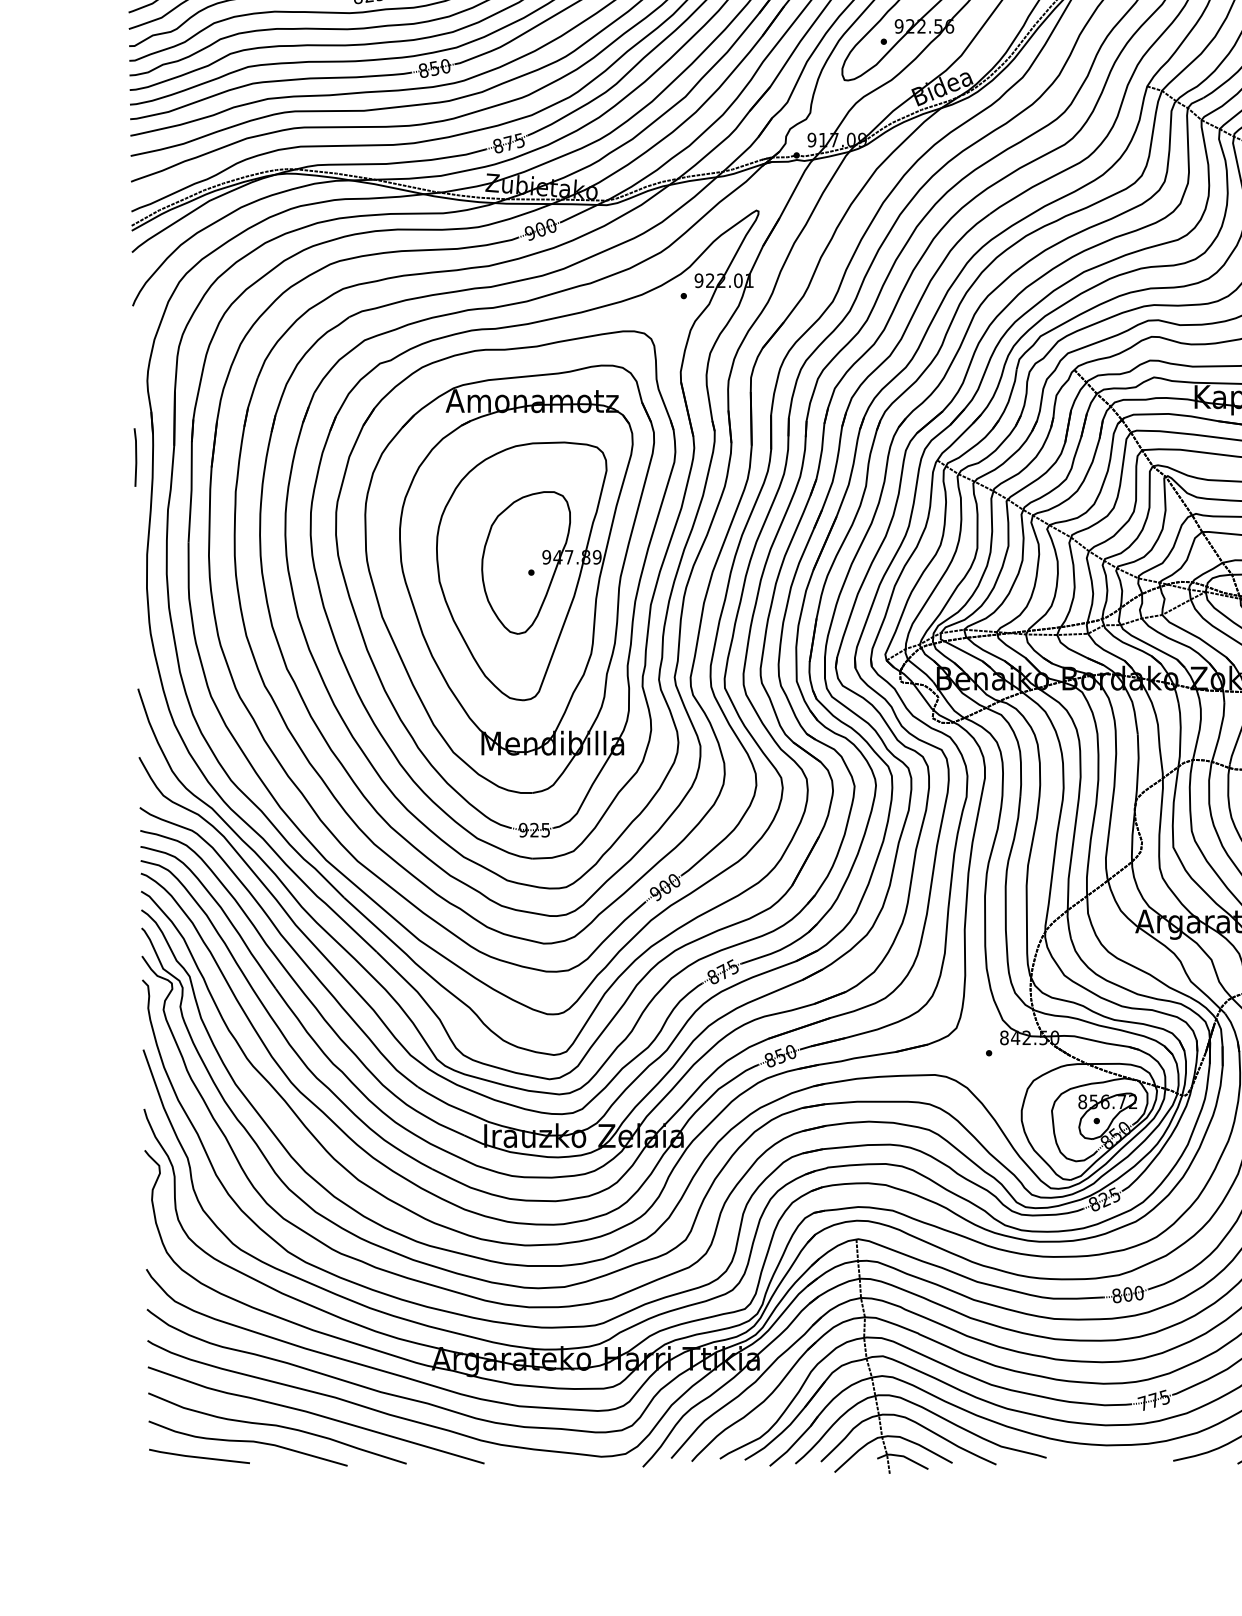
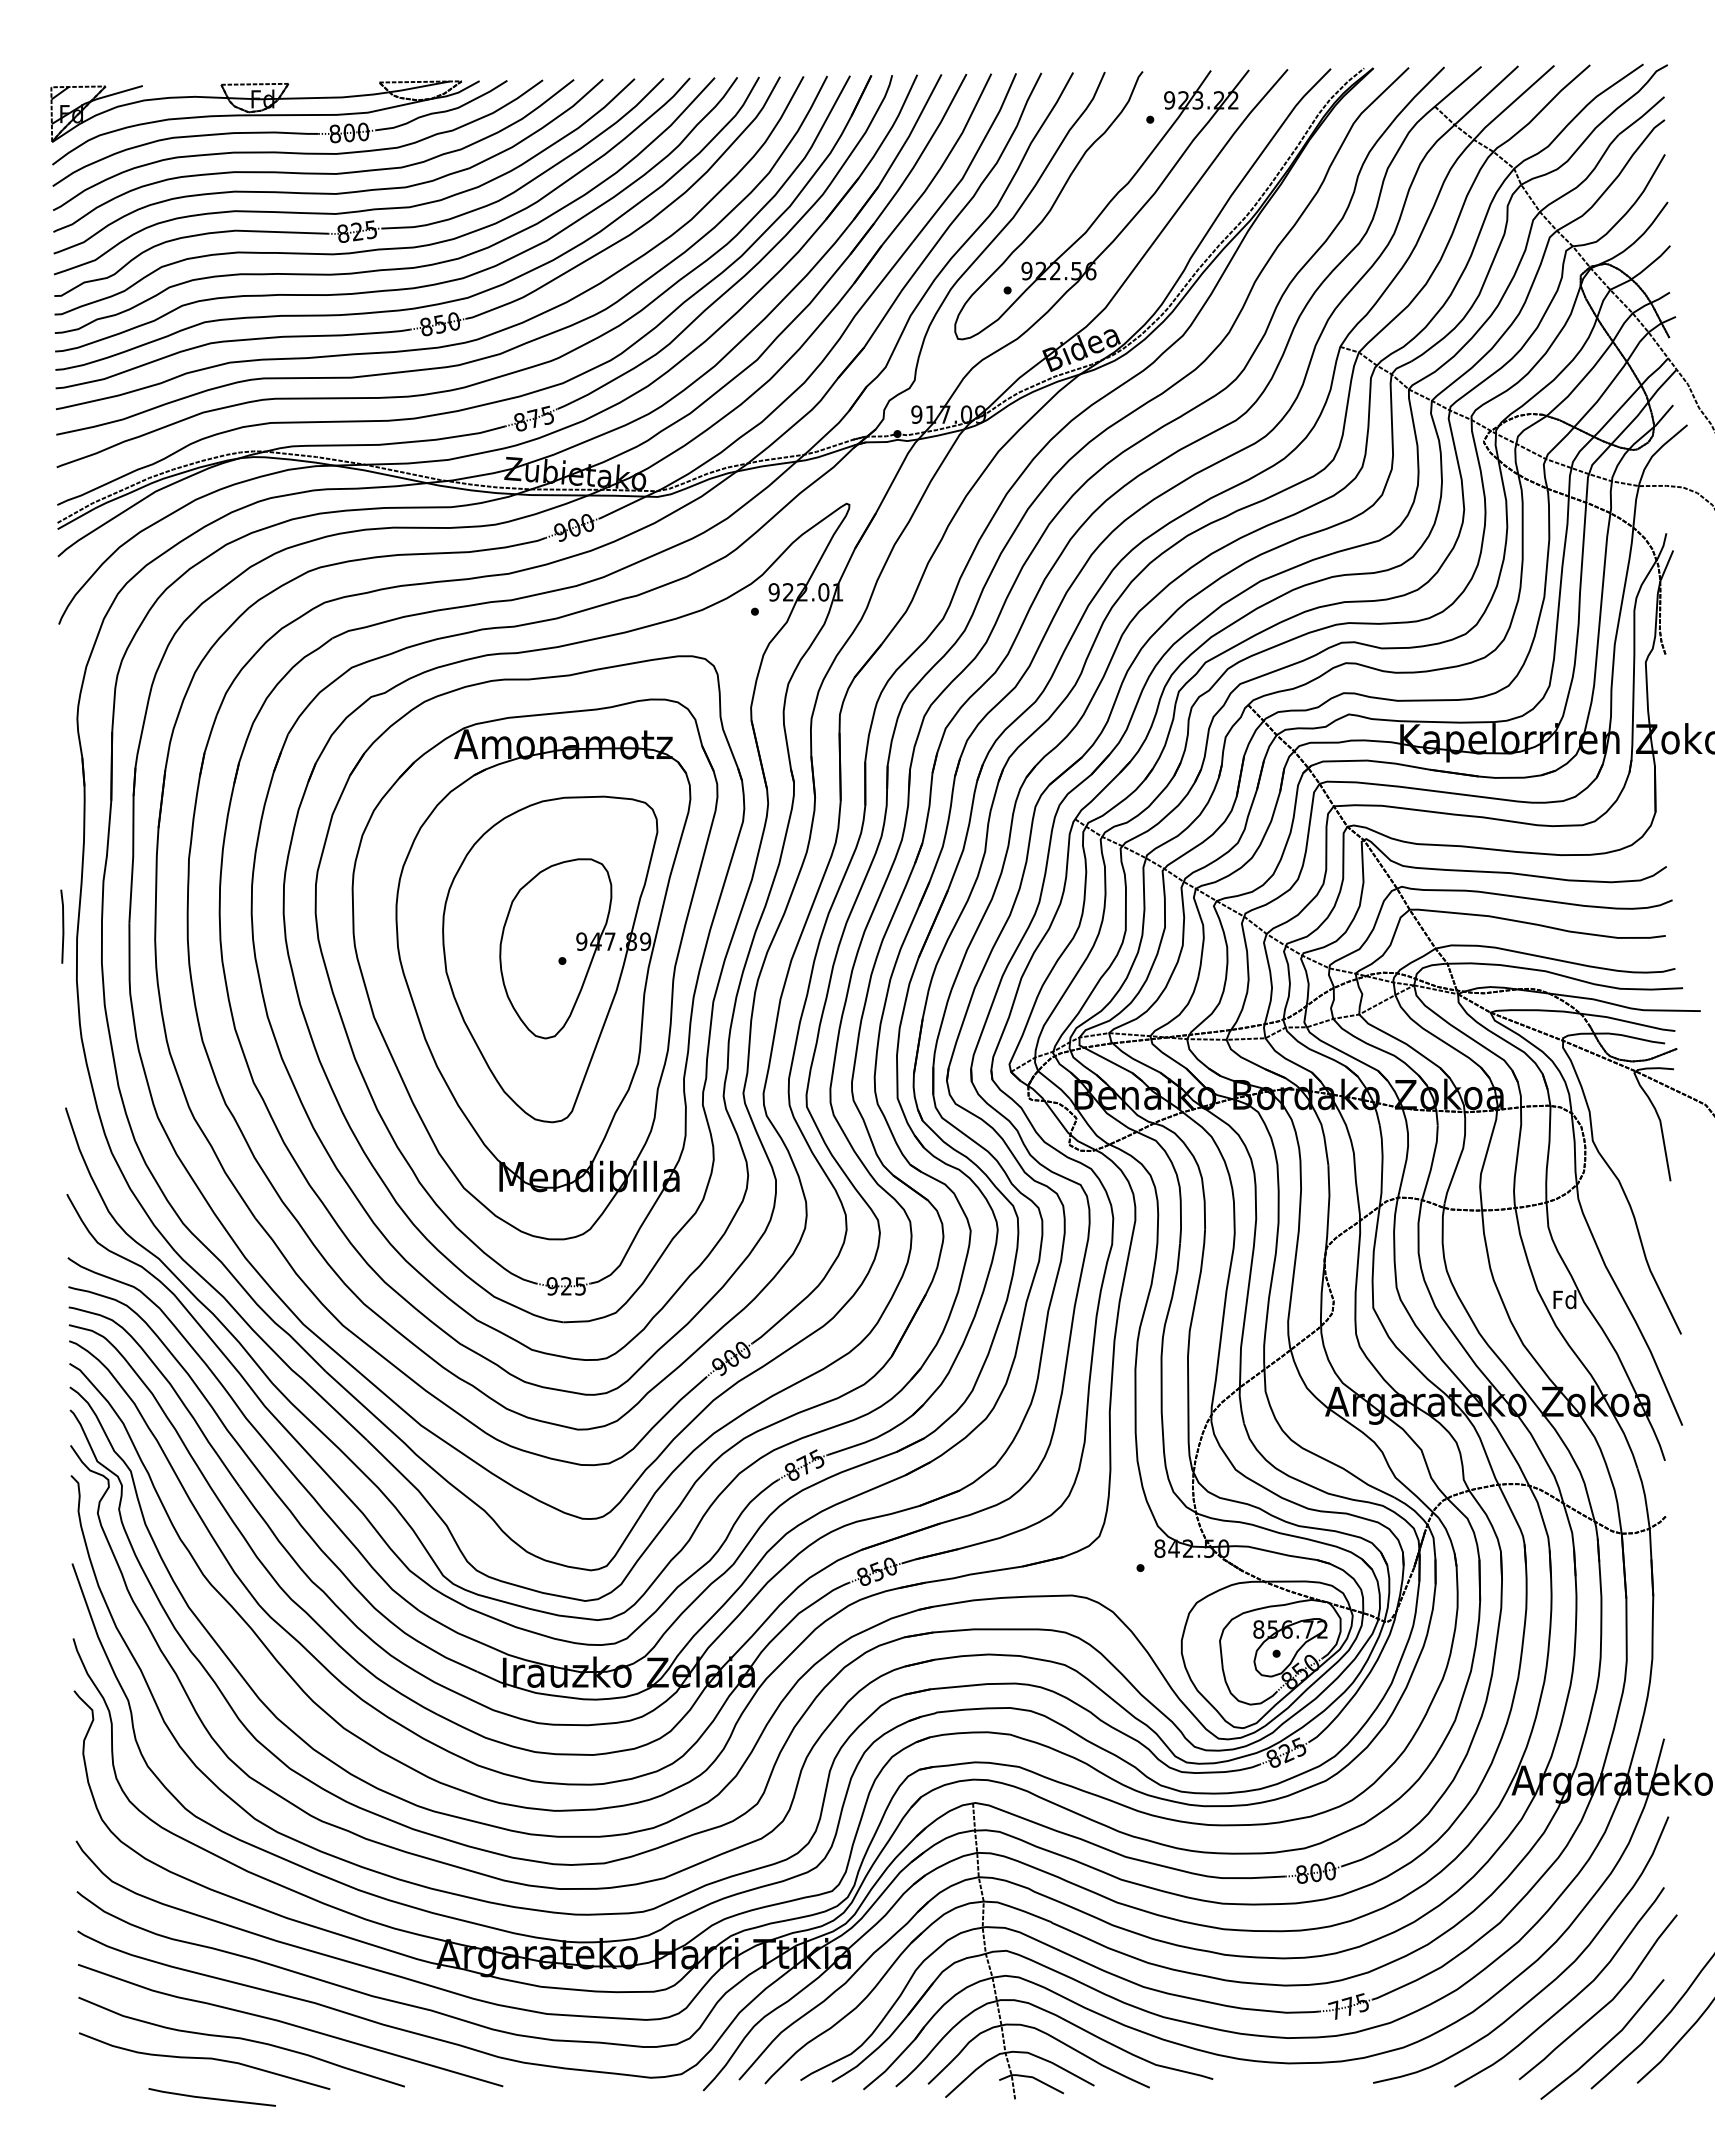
line: (135, 457) -> (62, 926), moved
line: (198, 1456) -> (211, 2097), moved

